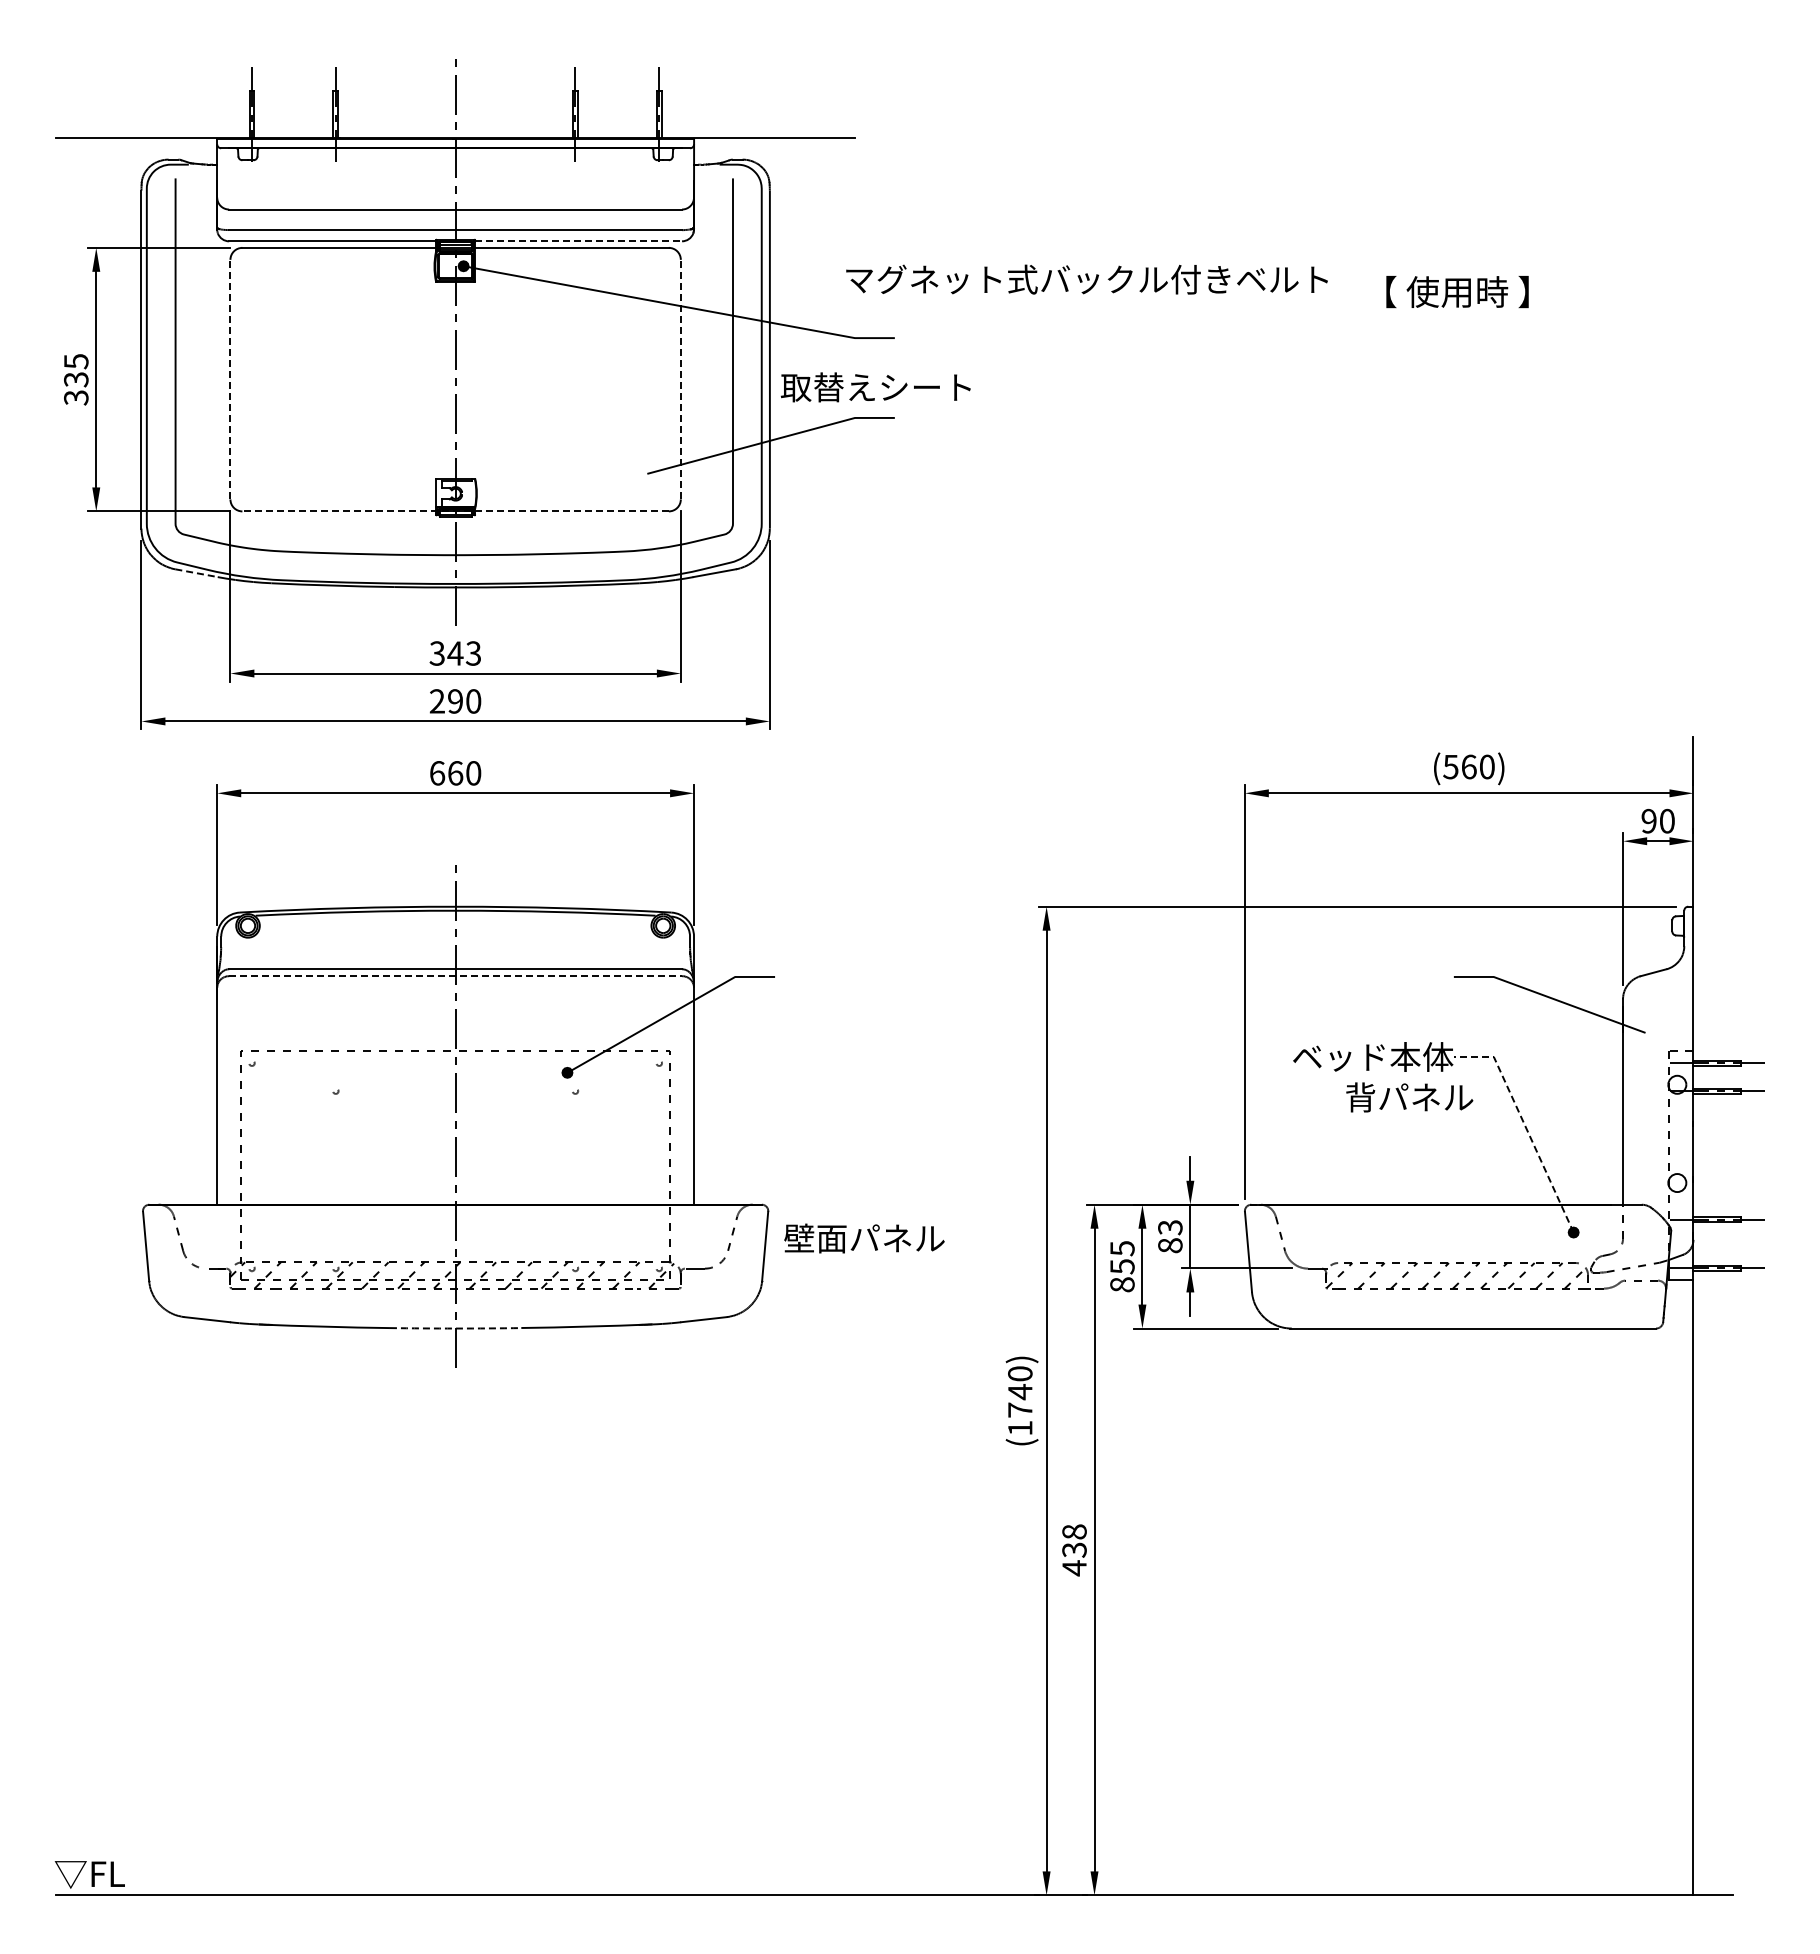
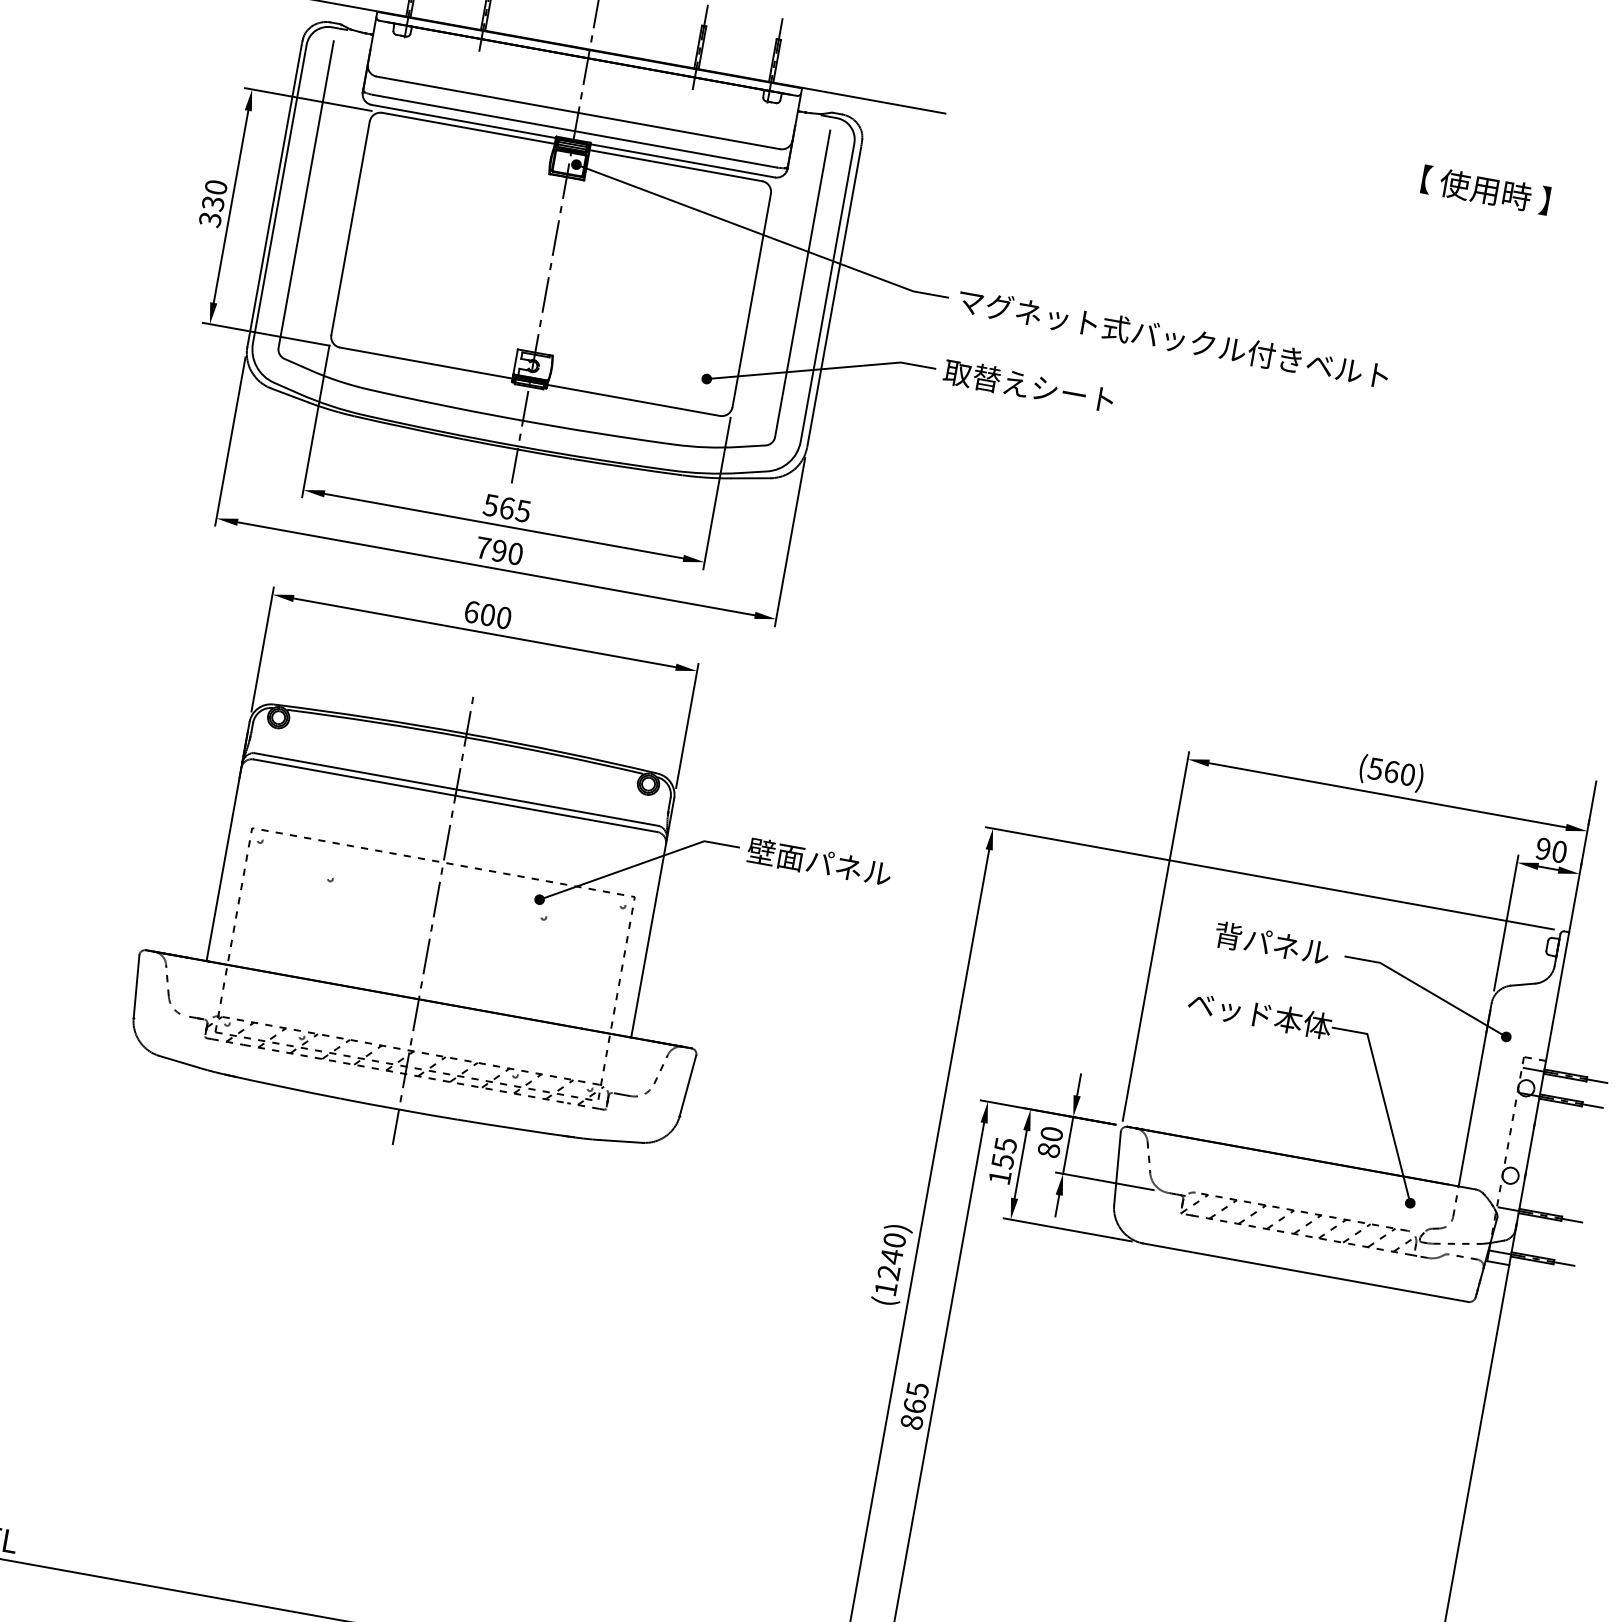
line: (579, 241) -> (683, 161), dashed -> solid
text: (1086, 279) -> (1173, 338), moved
text: (1457, 292) -> (1485, 190), moved
text: (76, 361) -> (216, 187), 335 -> 330
line: (230, 379) -> (350, 228), dashed -> solid
line: (680, 379) -> (751, 300), dashed -> solid
text: (875, 387) -> (1028, 386), moved
fill: (647, 473) -> (706, 378), added
line: (455, 511) -> (529, 381), dashed -> solid
line: (196, 573) -> (289, 395), dashed -> solid
text: (455, 653) -> (507, 508), 343 -> 565
text: (436, 701) -> (482, 548), 290 -> 790
text: (455, 773) -> (487, 615), 660 -> 600
line: (456, 976) -> (456, 796), dashed -> solid
fill: (1645, 1032) -> (1506, 1036), added
text: (1409, 1097) -> (1271, 943), moved
line: (1525, 1126) -> (1384, 1101), dashed -> solid
text: (1170, 1227) -> (1051, 1134), 83 -> 80
text: (864, 1238) -> (819, 862), moved
text: (1122, 1284) -> (1000, 1177), 855 -> 155
arc: (455, 1328) -> (398, 1109), dashed -> solid
text: (1020, 1409) -> (889, 1272), (1740) -> (1240)
text: (1074, 1550) -> (914, 1406), 438 -> 865

